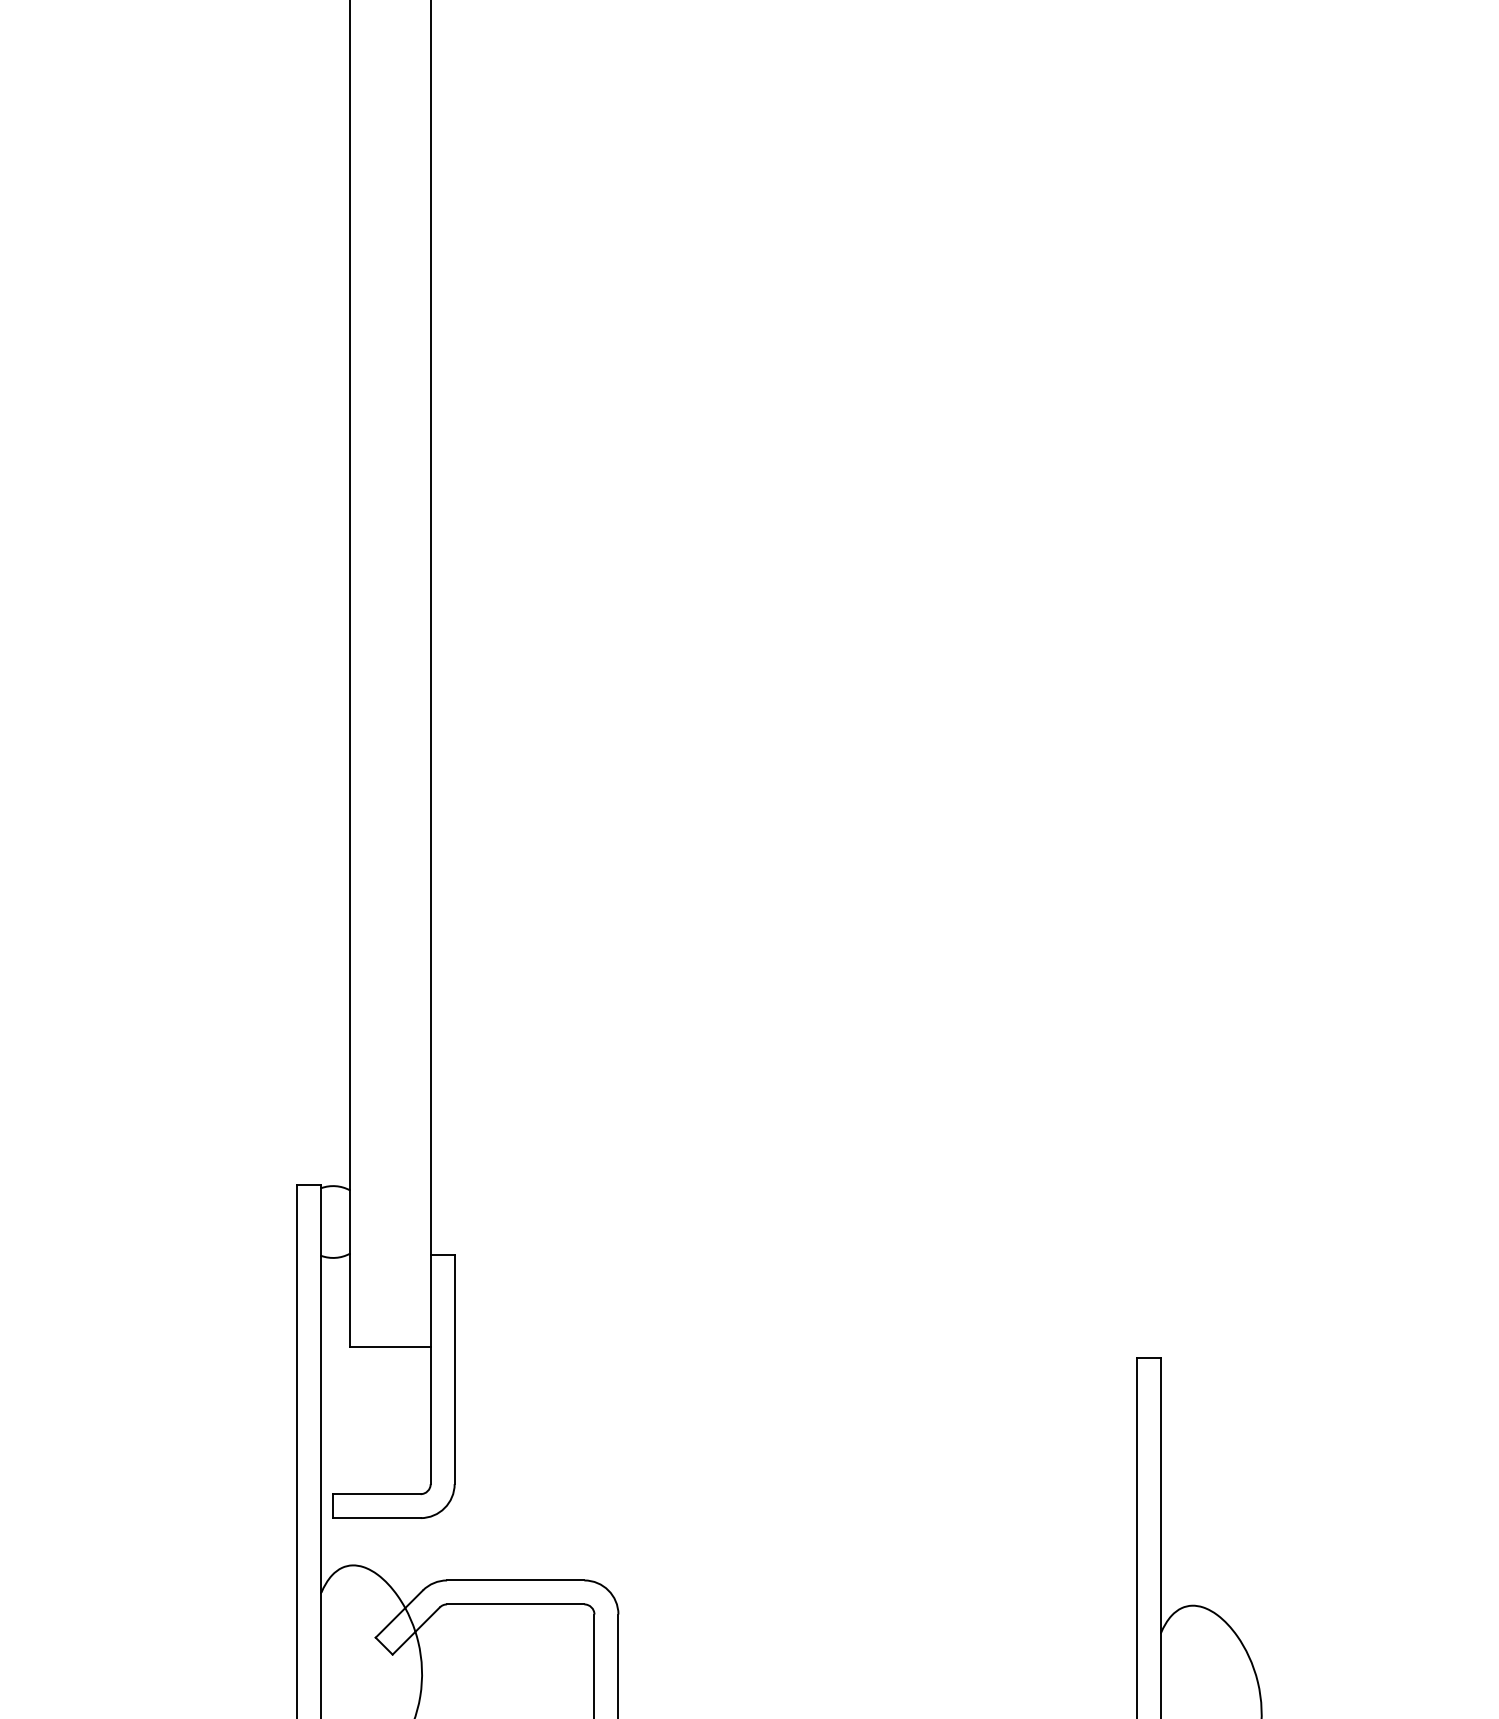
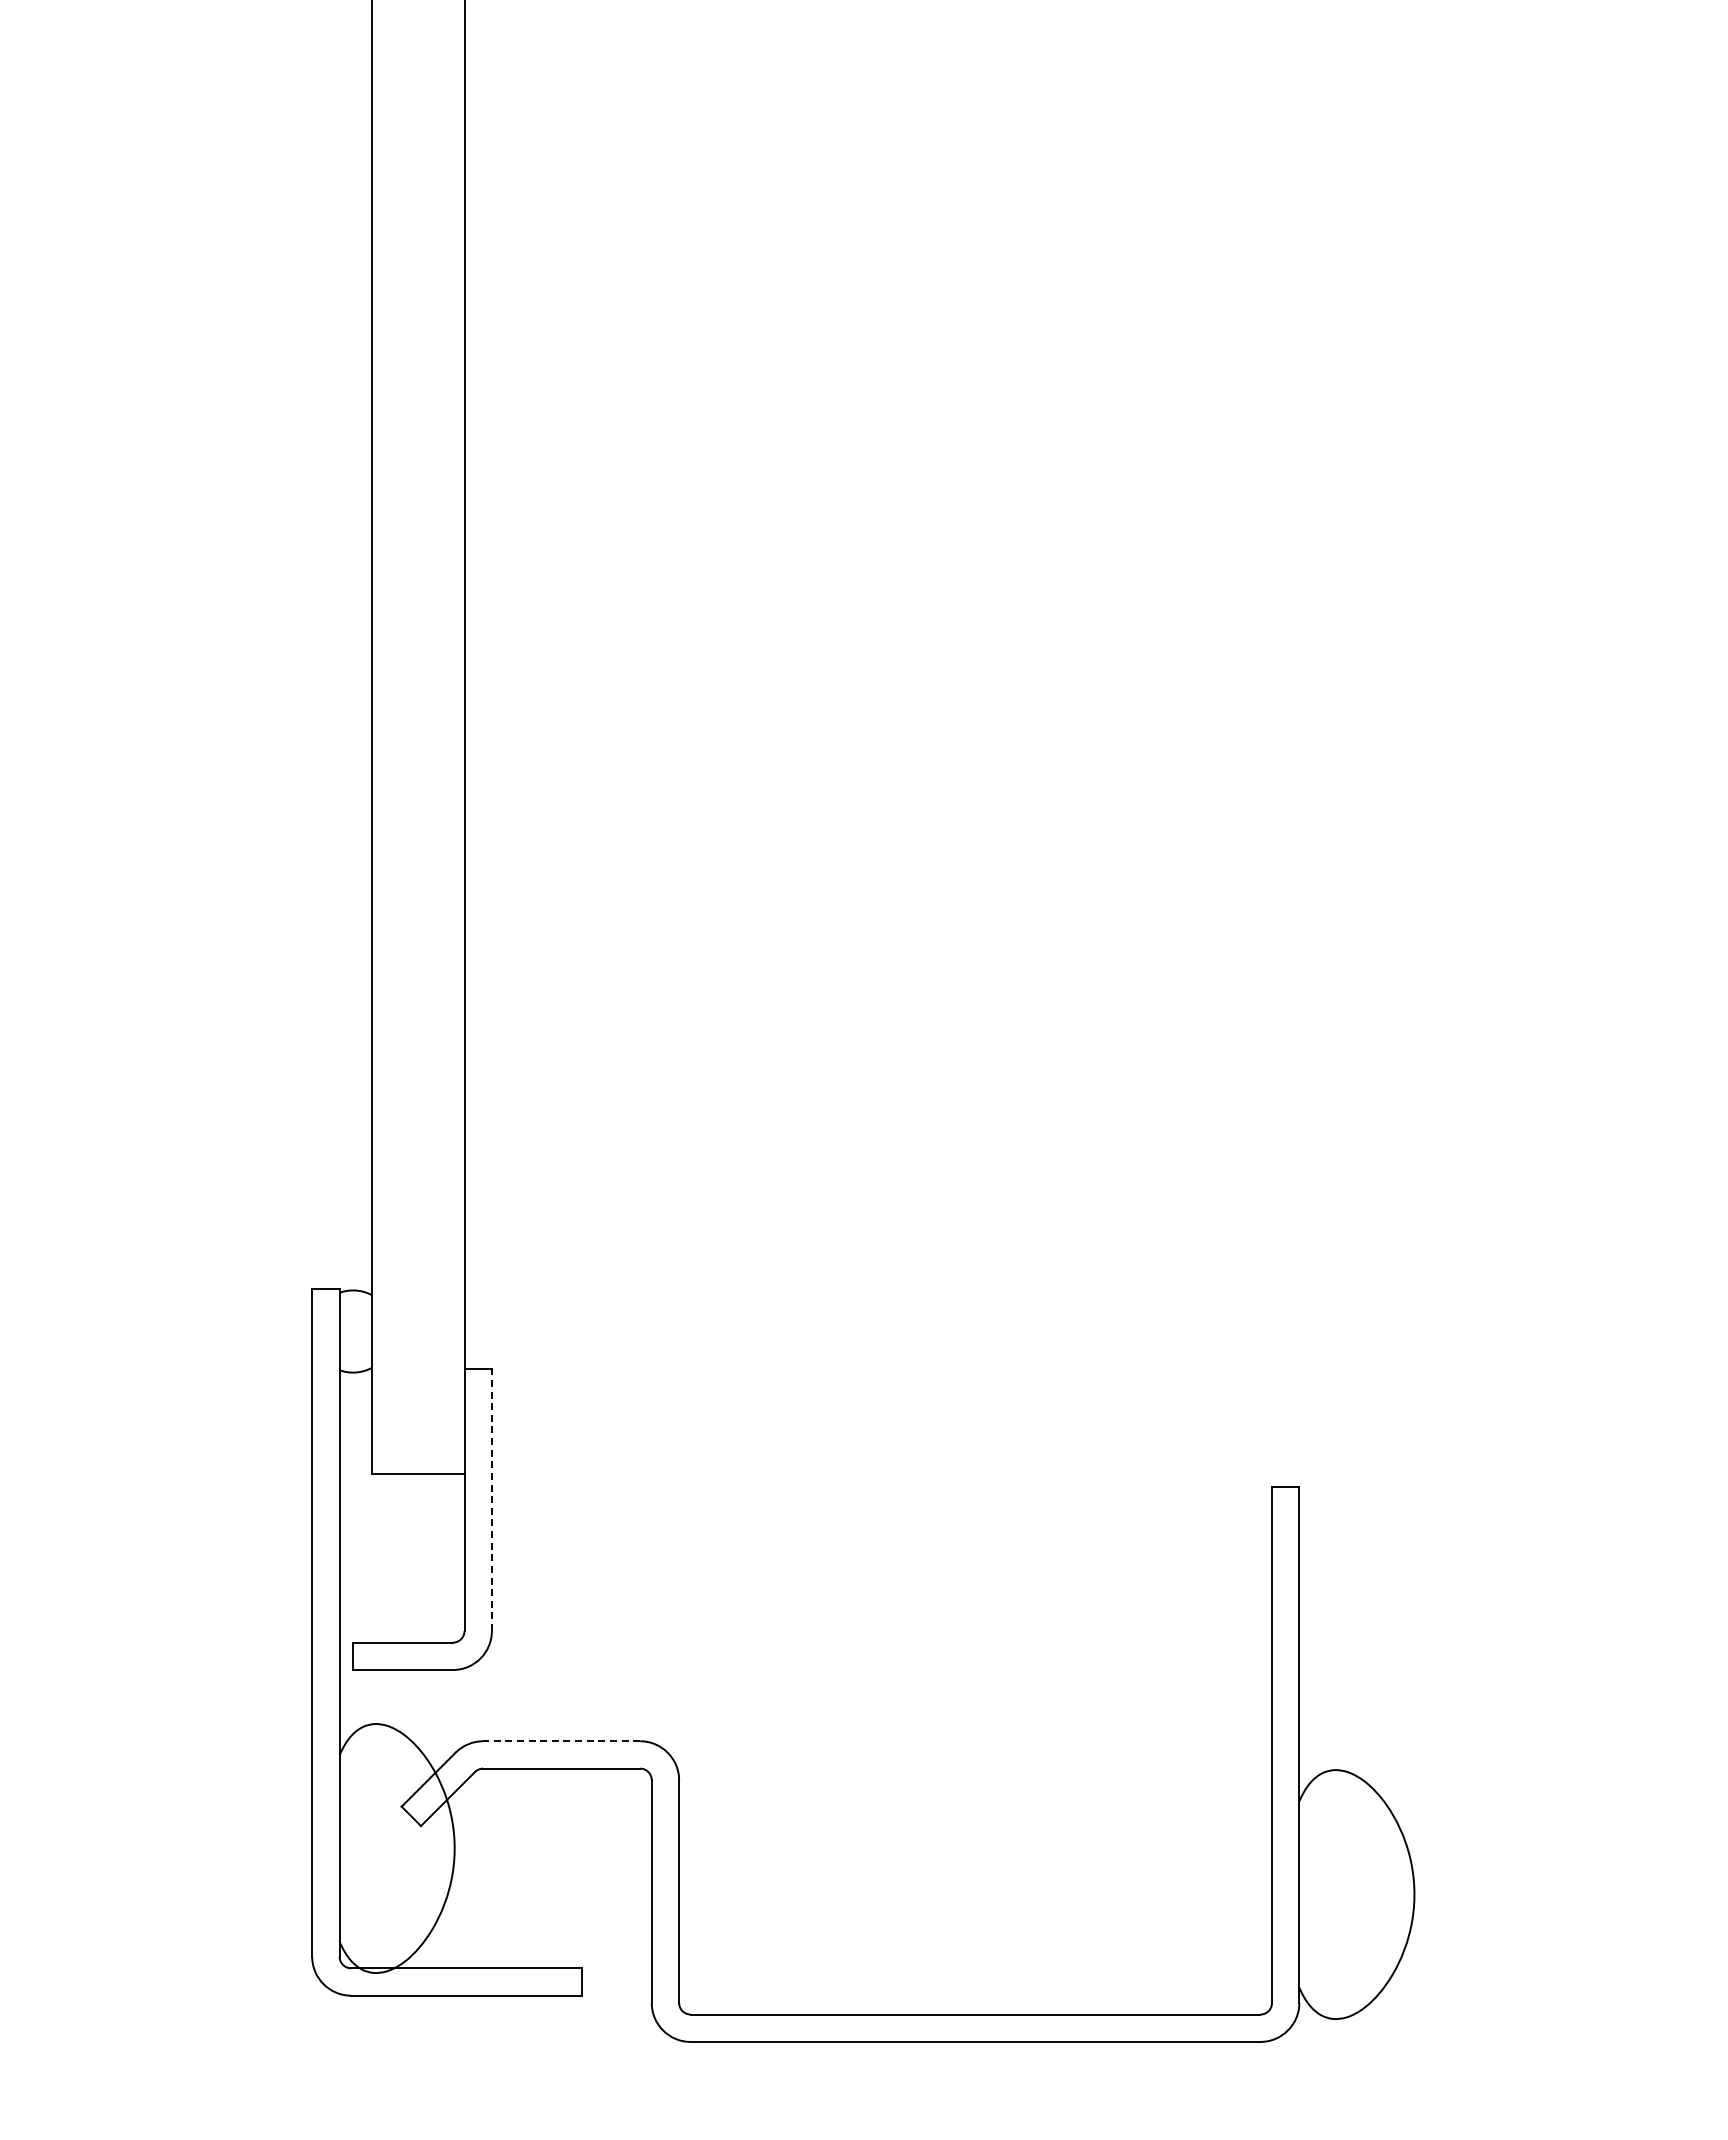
line: (454, 1369) -> (491, 1500), solid -> dashed
line: (515, 1580) -> (561, 1741), solid -> dashed

